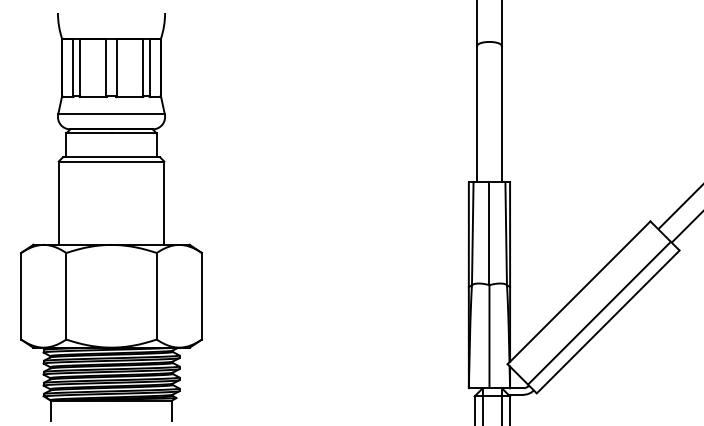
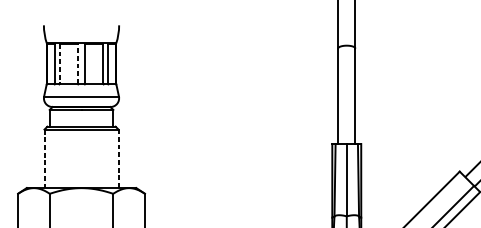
line: (80, 67) -> (59, 63), solid -> dashed
line: (106, 67) -> (78, 63), solid -> dashed
line: (58, 203) -> (44, 159), solid -> dashed
line: (164, 203) -> (118, 159), solid -> dashed

